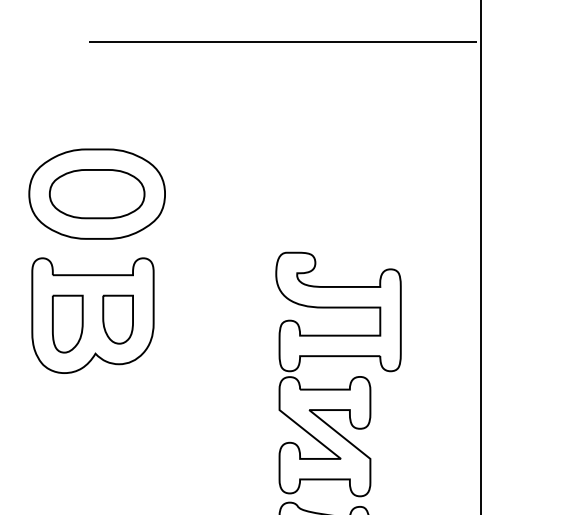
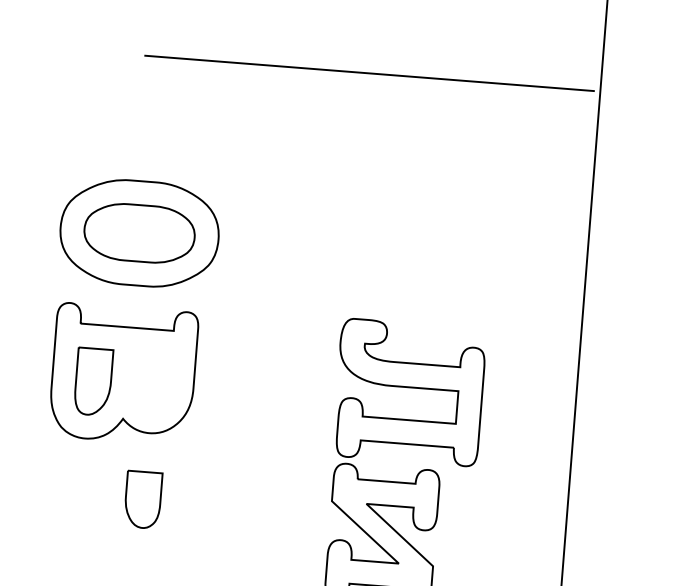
part: (117, 319) -> (142, 499), moved

